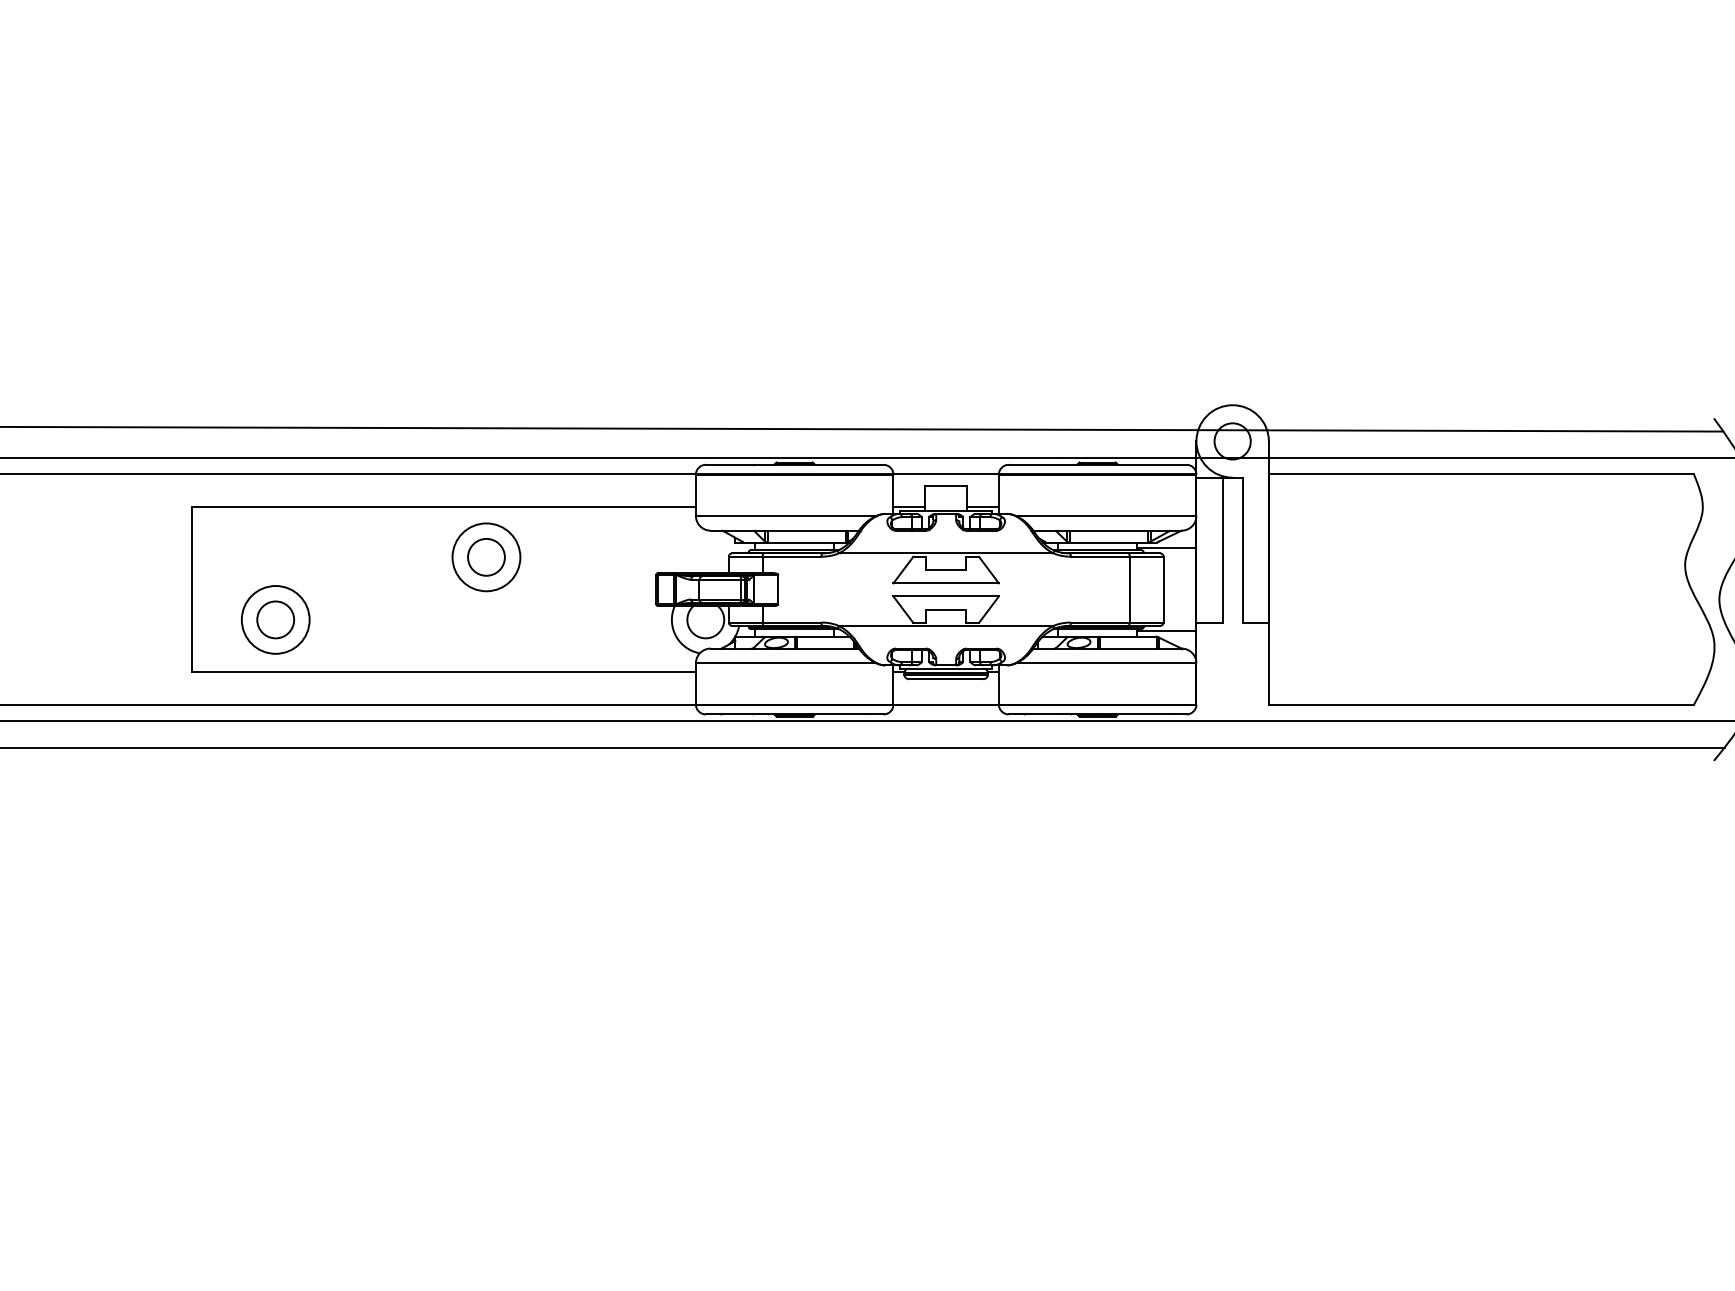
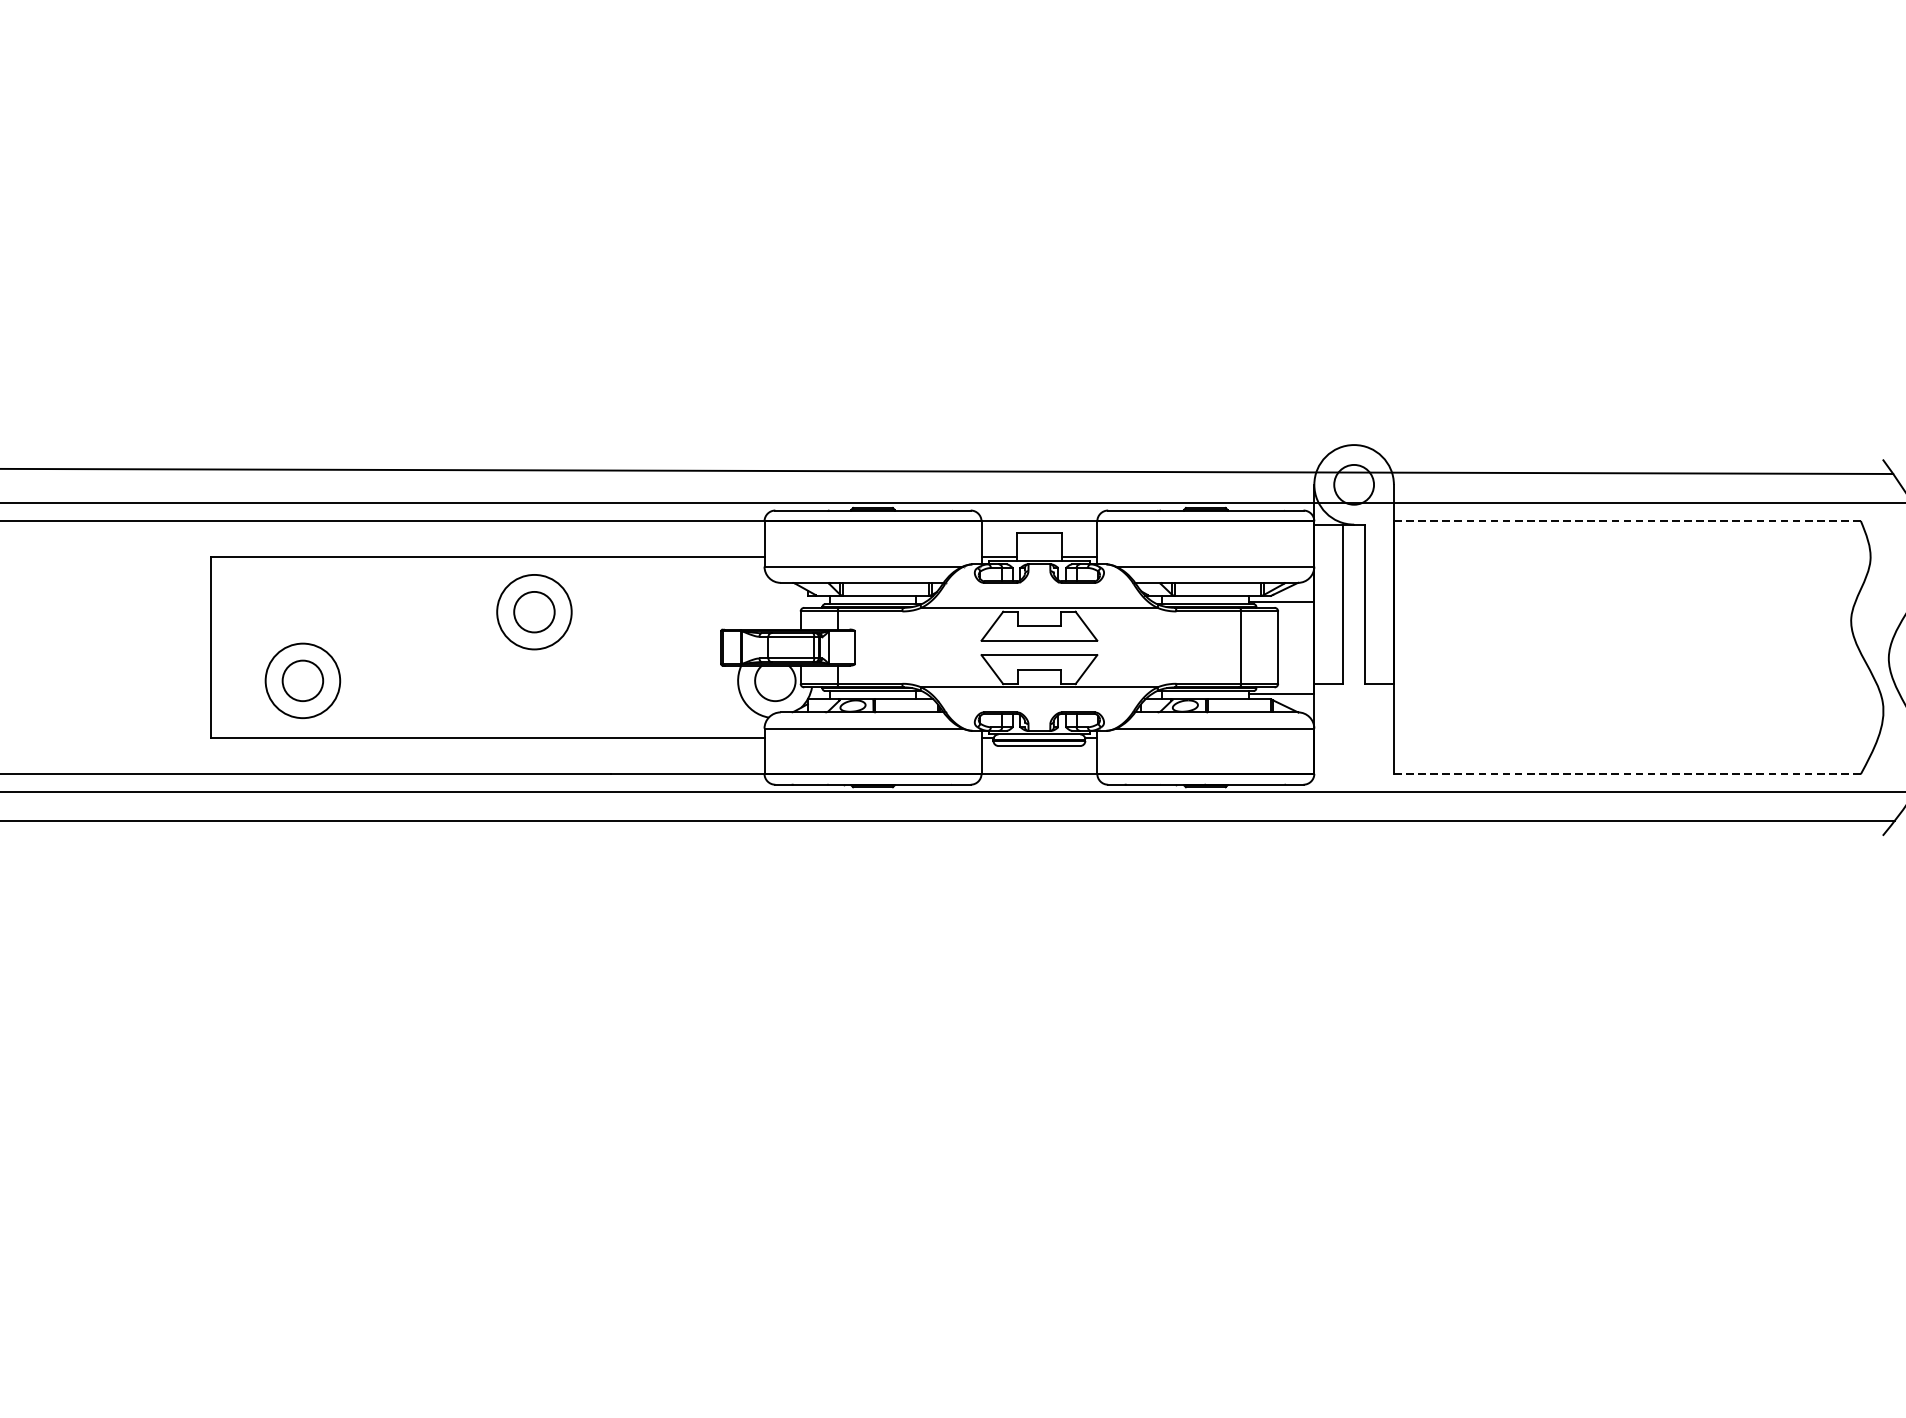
line: (1481, 474) -> (1627, 521), solid -> dashed
line: (1481, 704) -> (1627, 773), solid -> dashed

